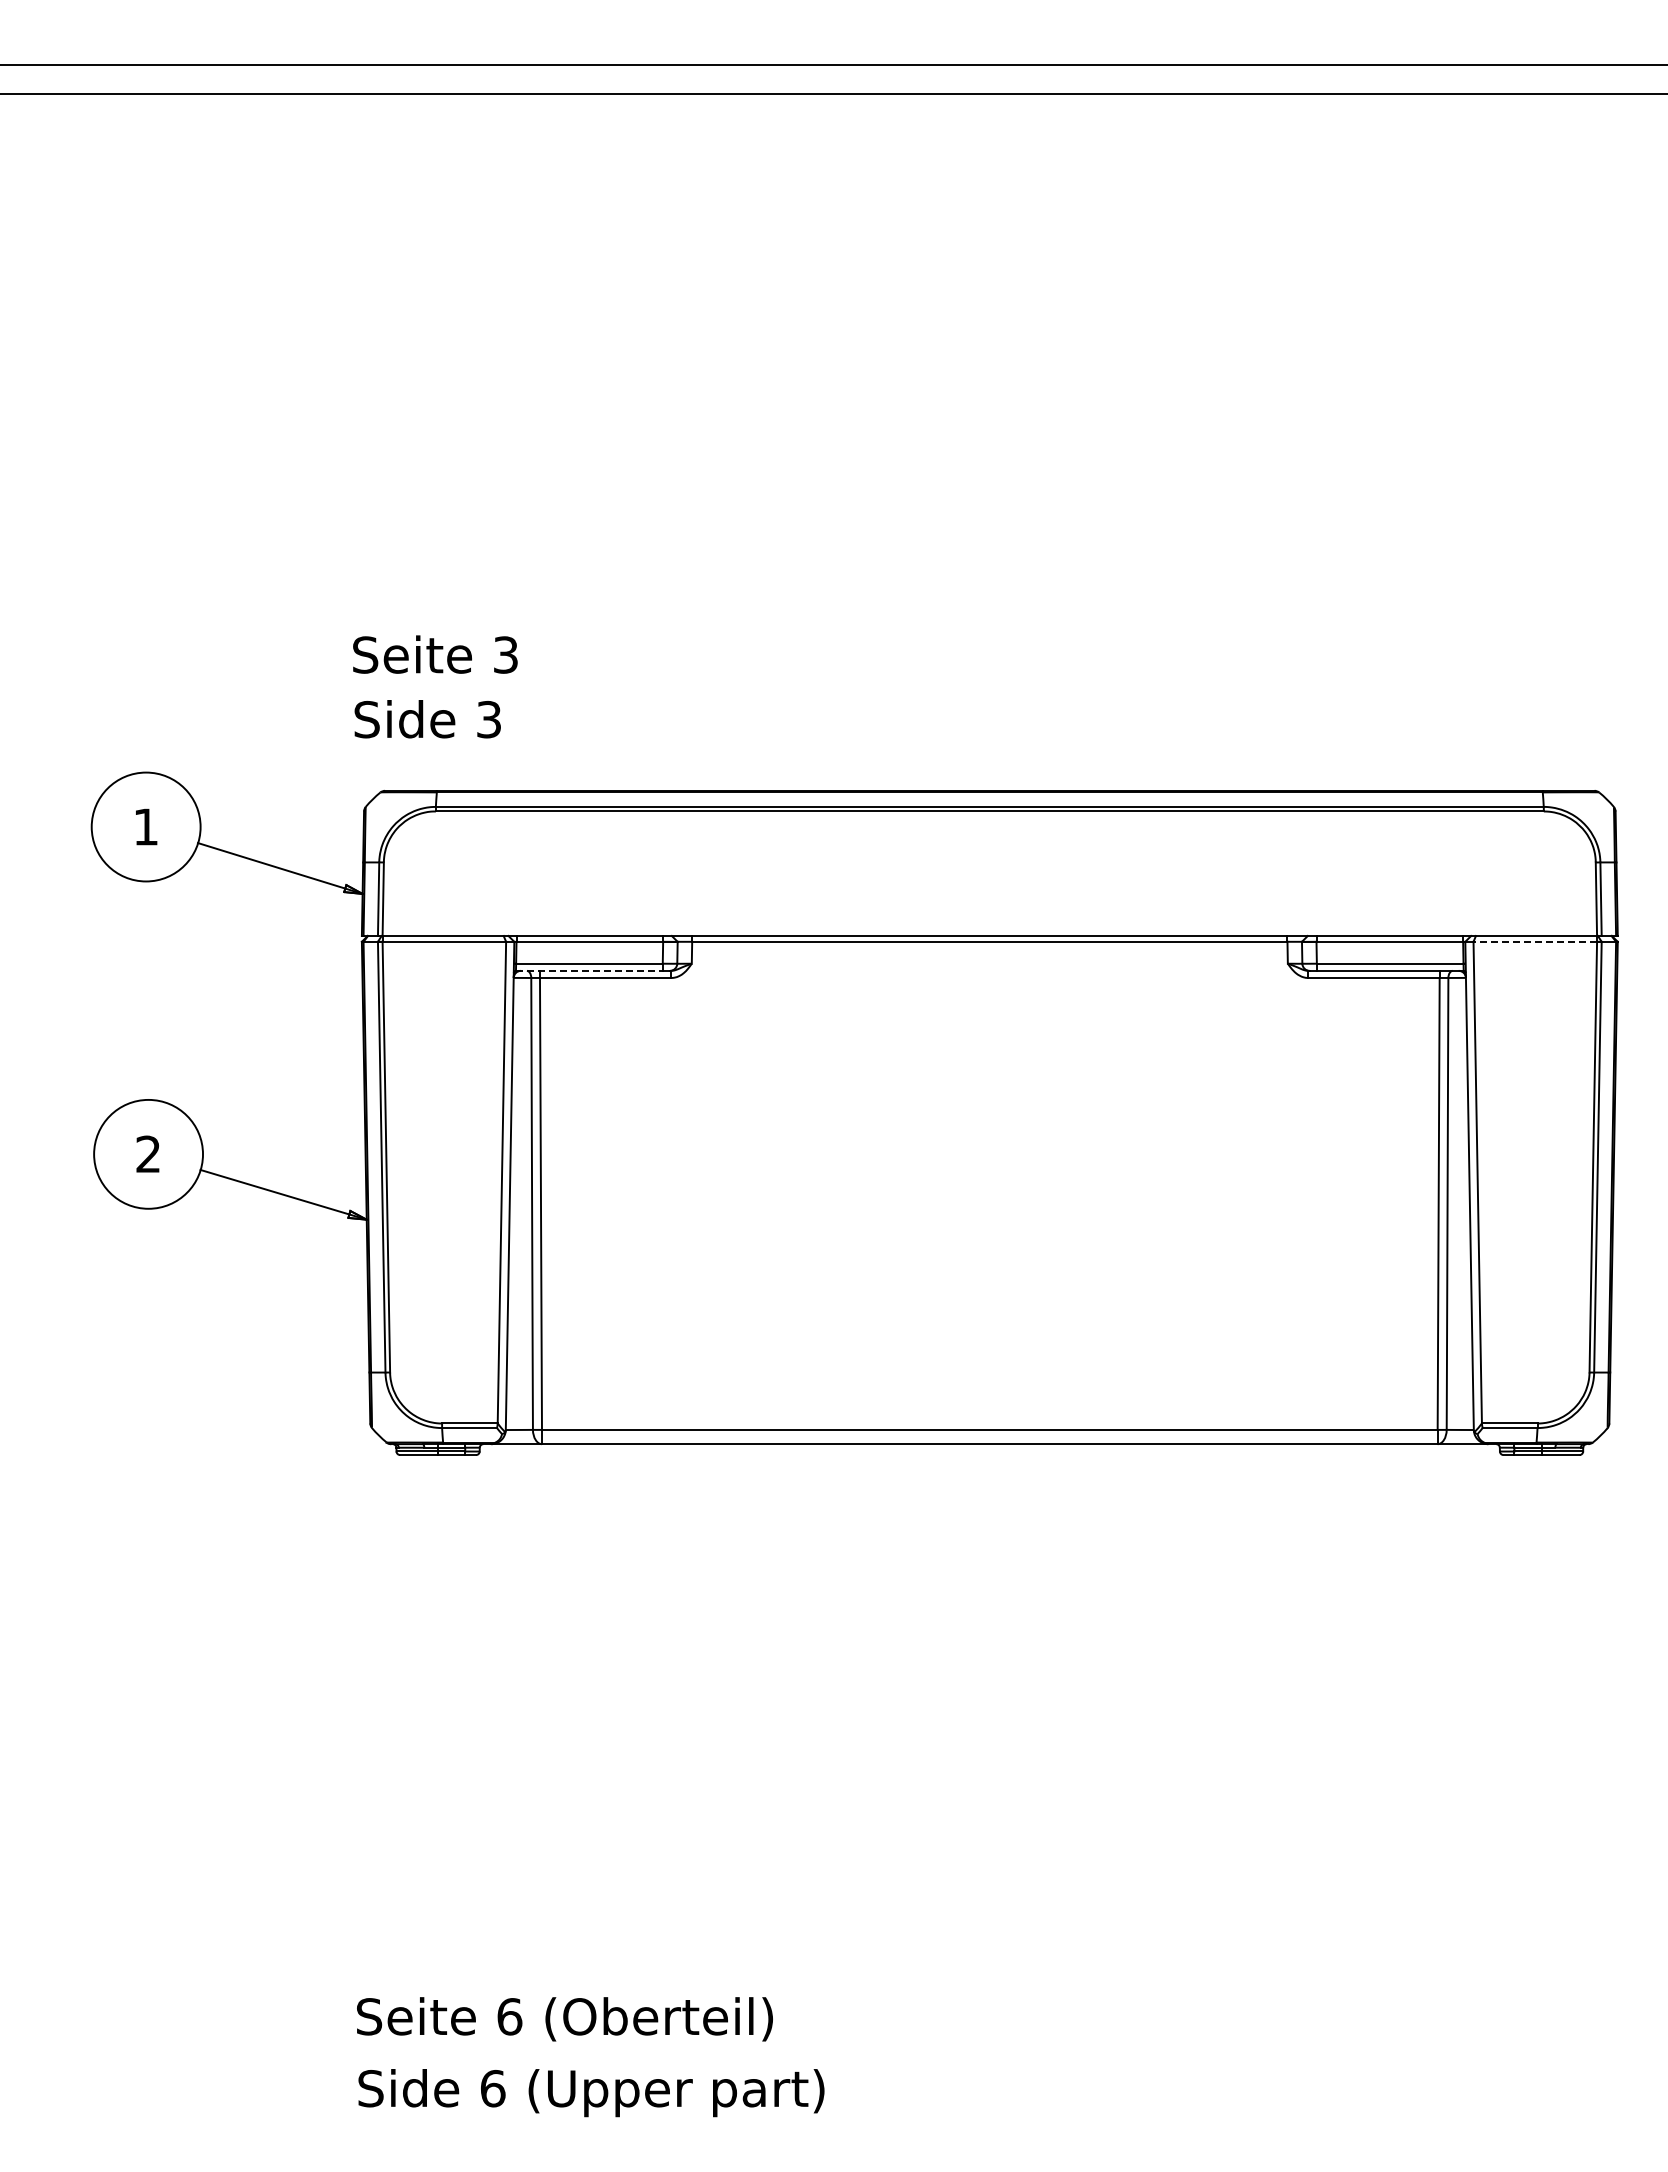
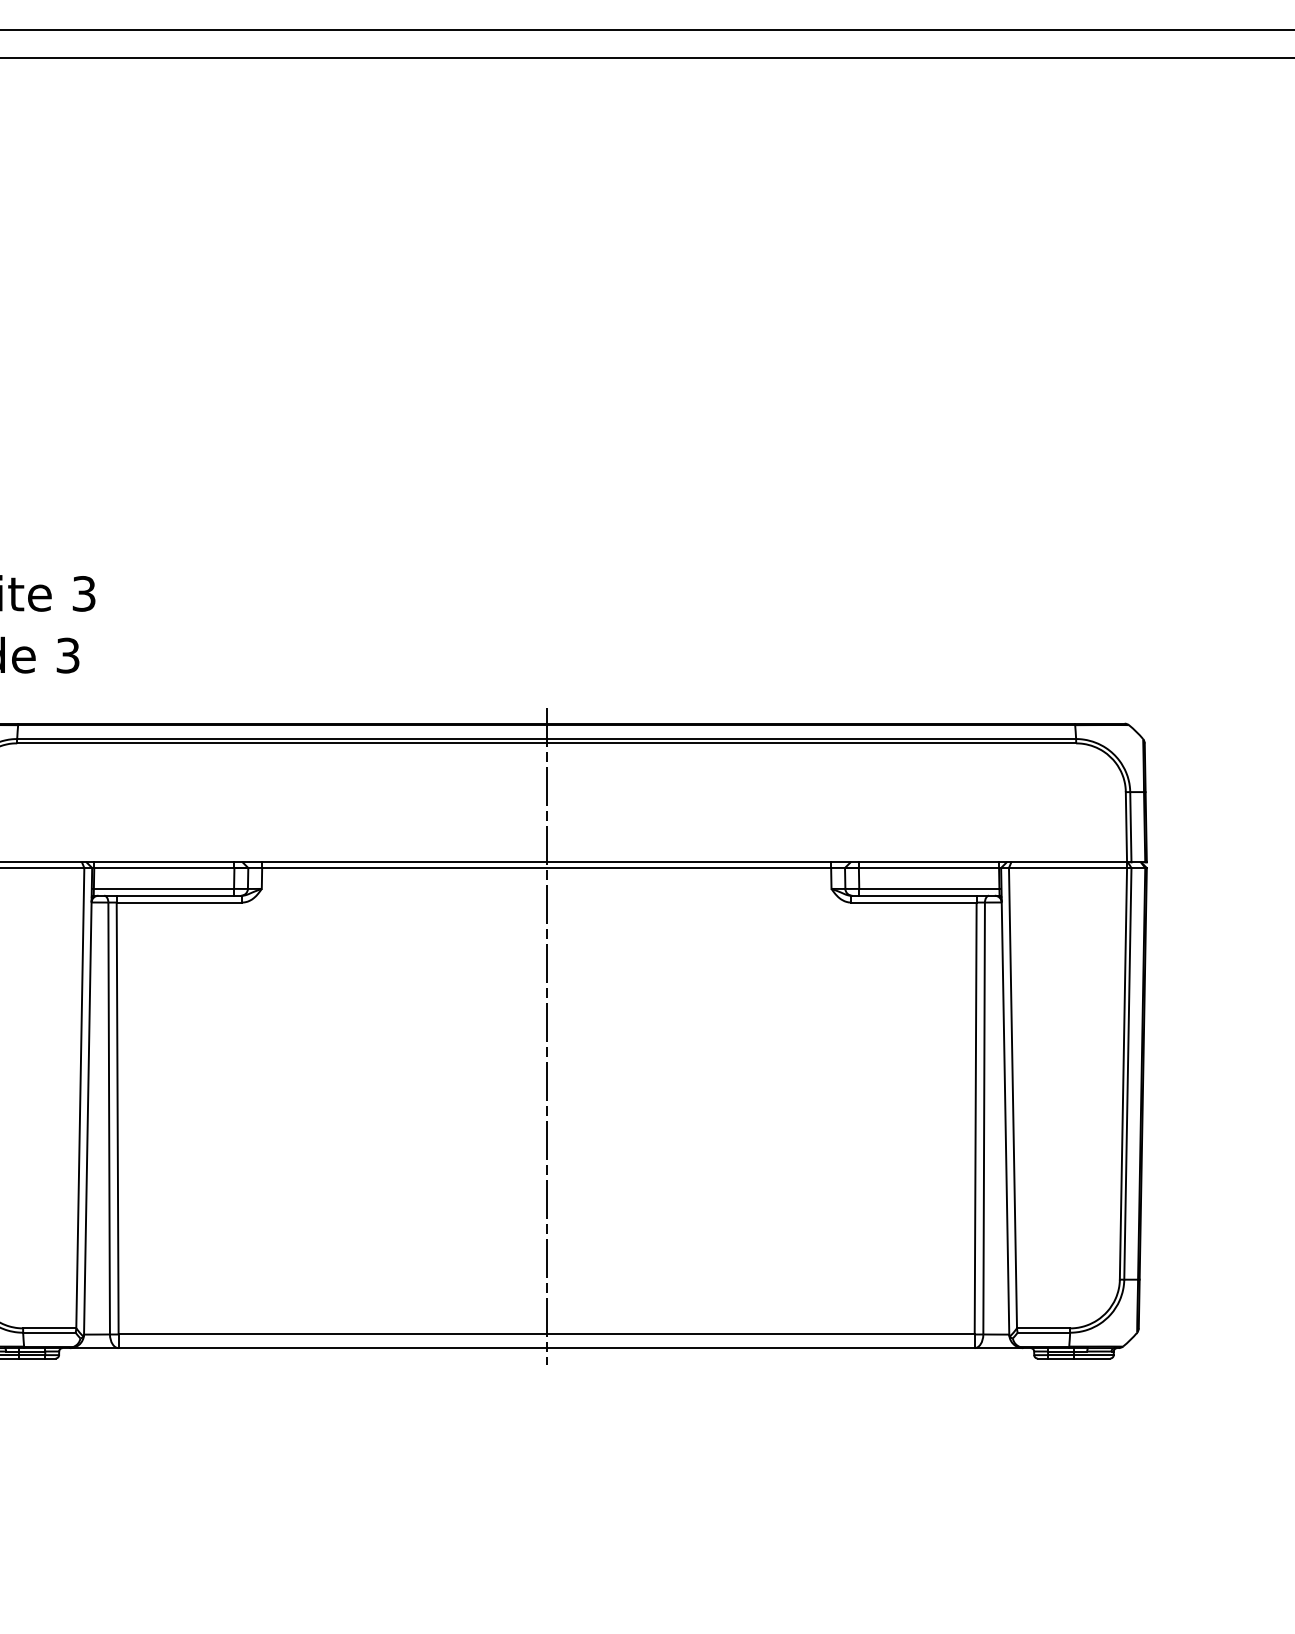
line: (1535, 941) -> (1068, 867), dashed -> solid
line: (589, 970) -> (164, 895), dashed -> solid
line: (989, 1118) -> (546, 1036), added

